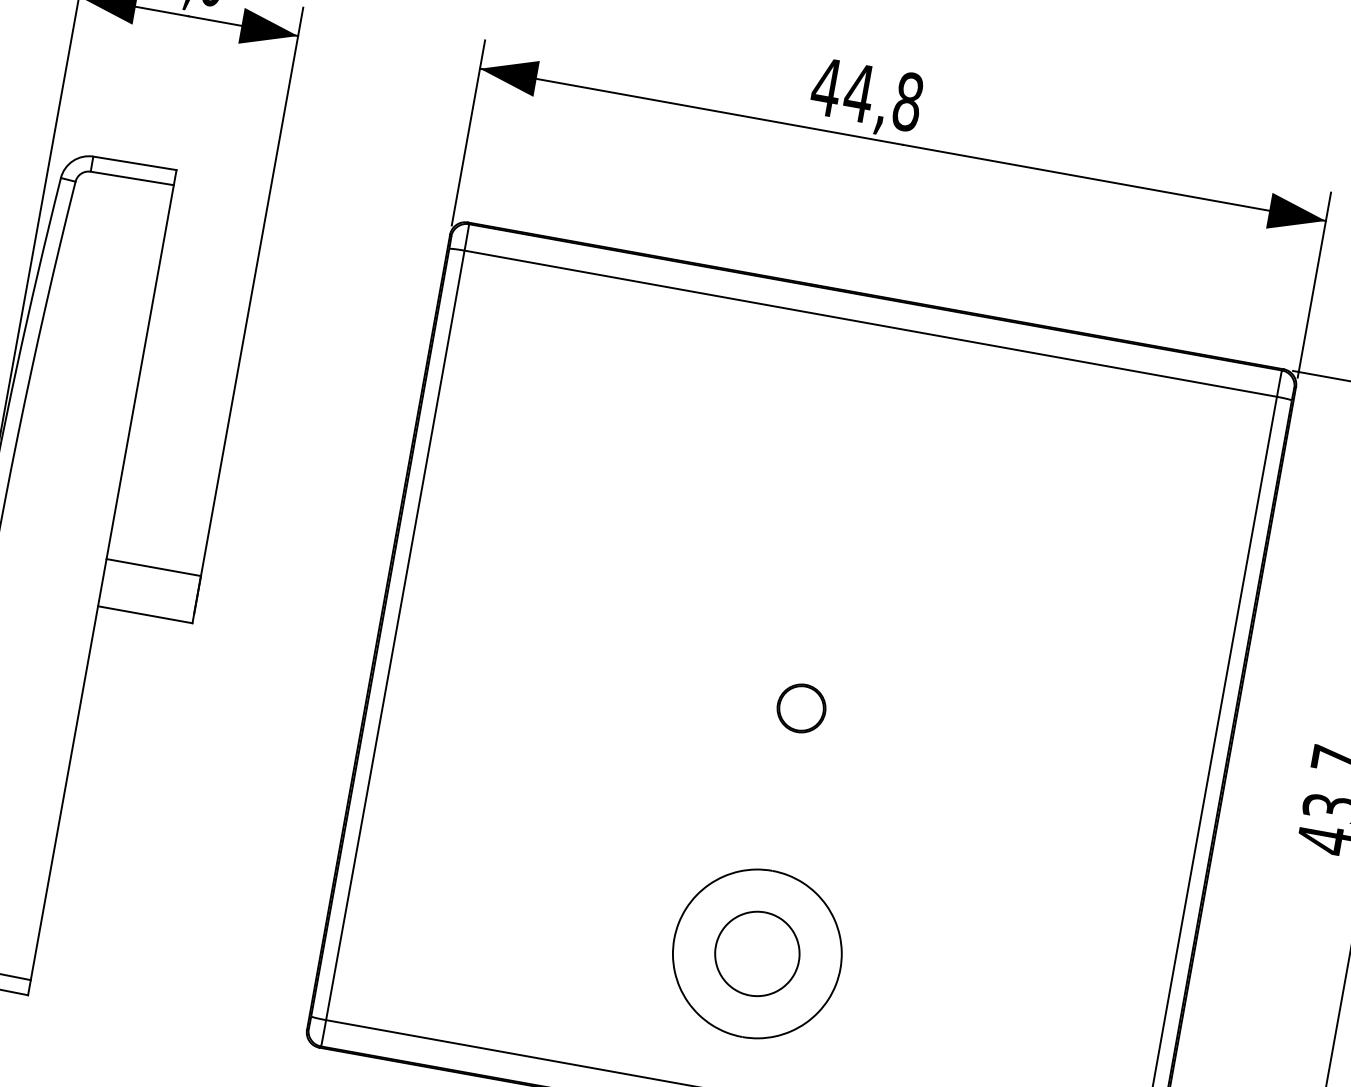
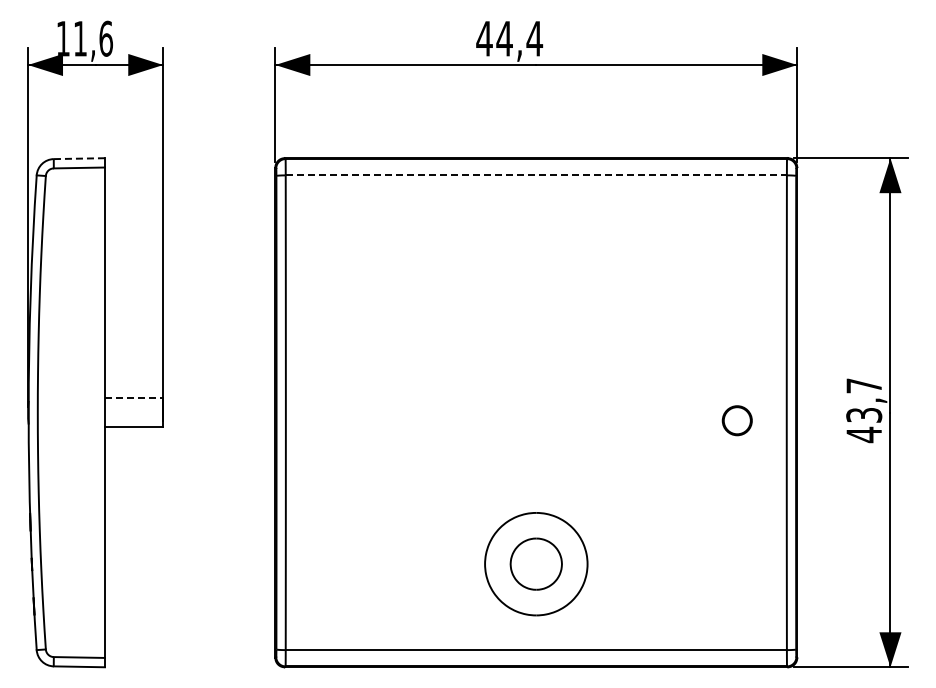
text: (907, 101) -> (534, 38), 44,8 -> 44,4
line: (135, 163) -> (79, 158), solid -> dashed
line: (871, 323) -> (536, 175), solid -> dashed
line: (154, 568) -> (134, 398), solid -> dashed
circle: (800, 707) -> (736, 420), moved

